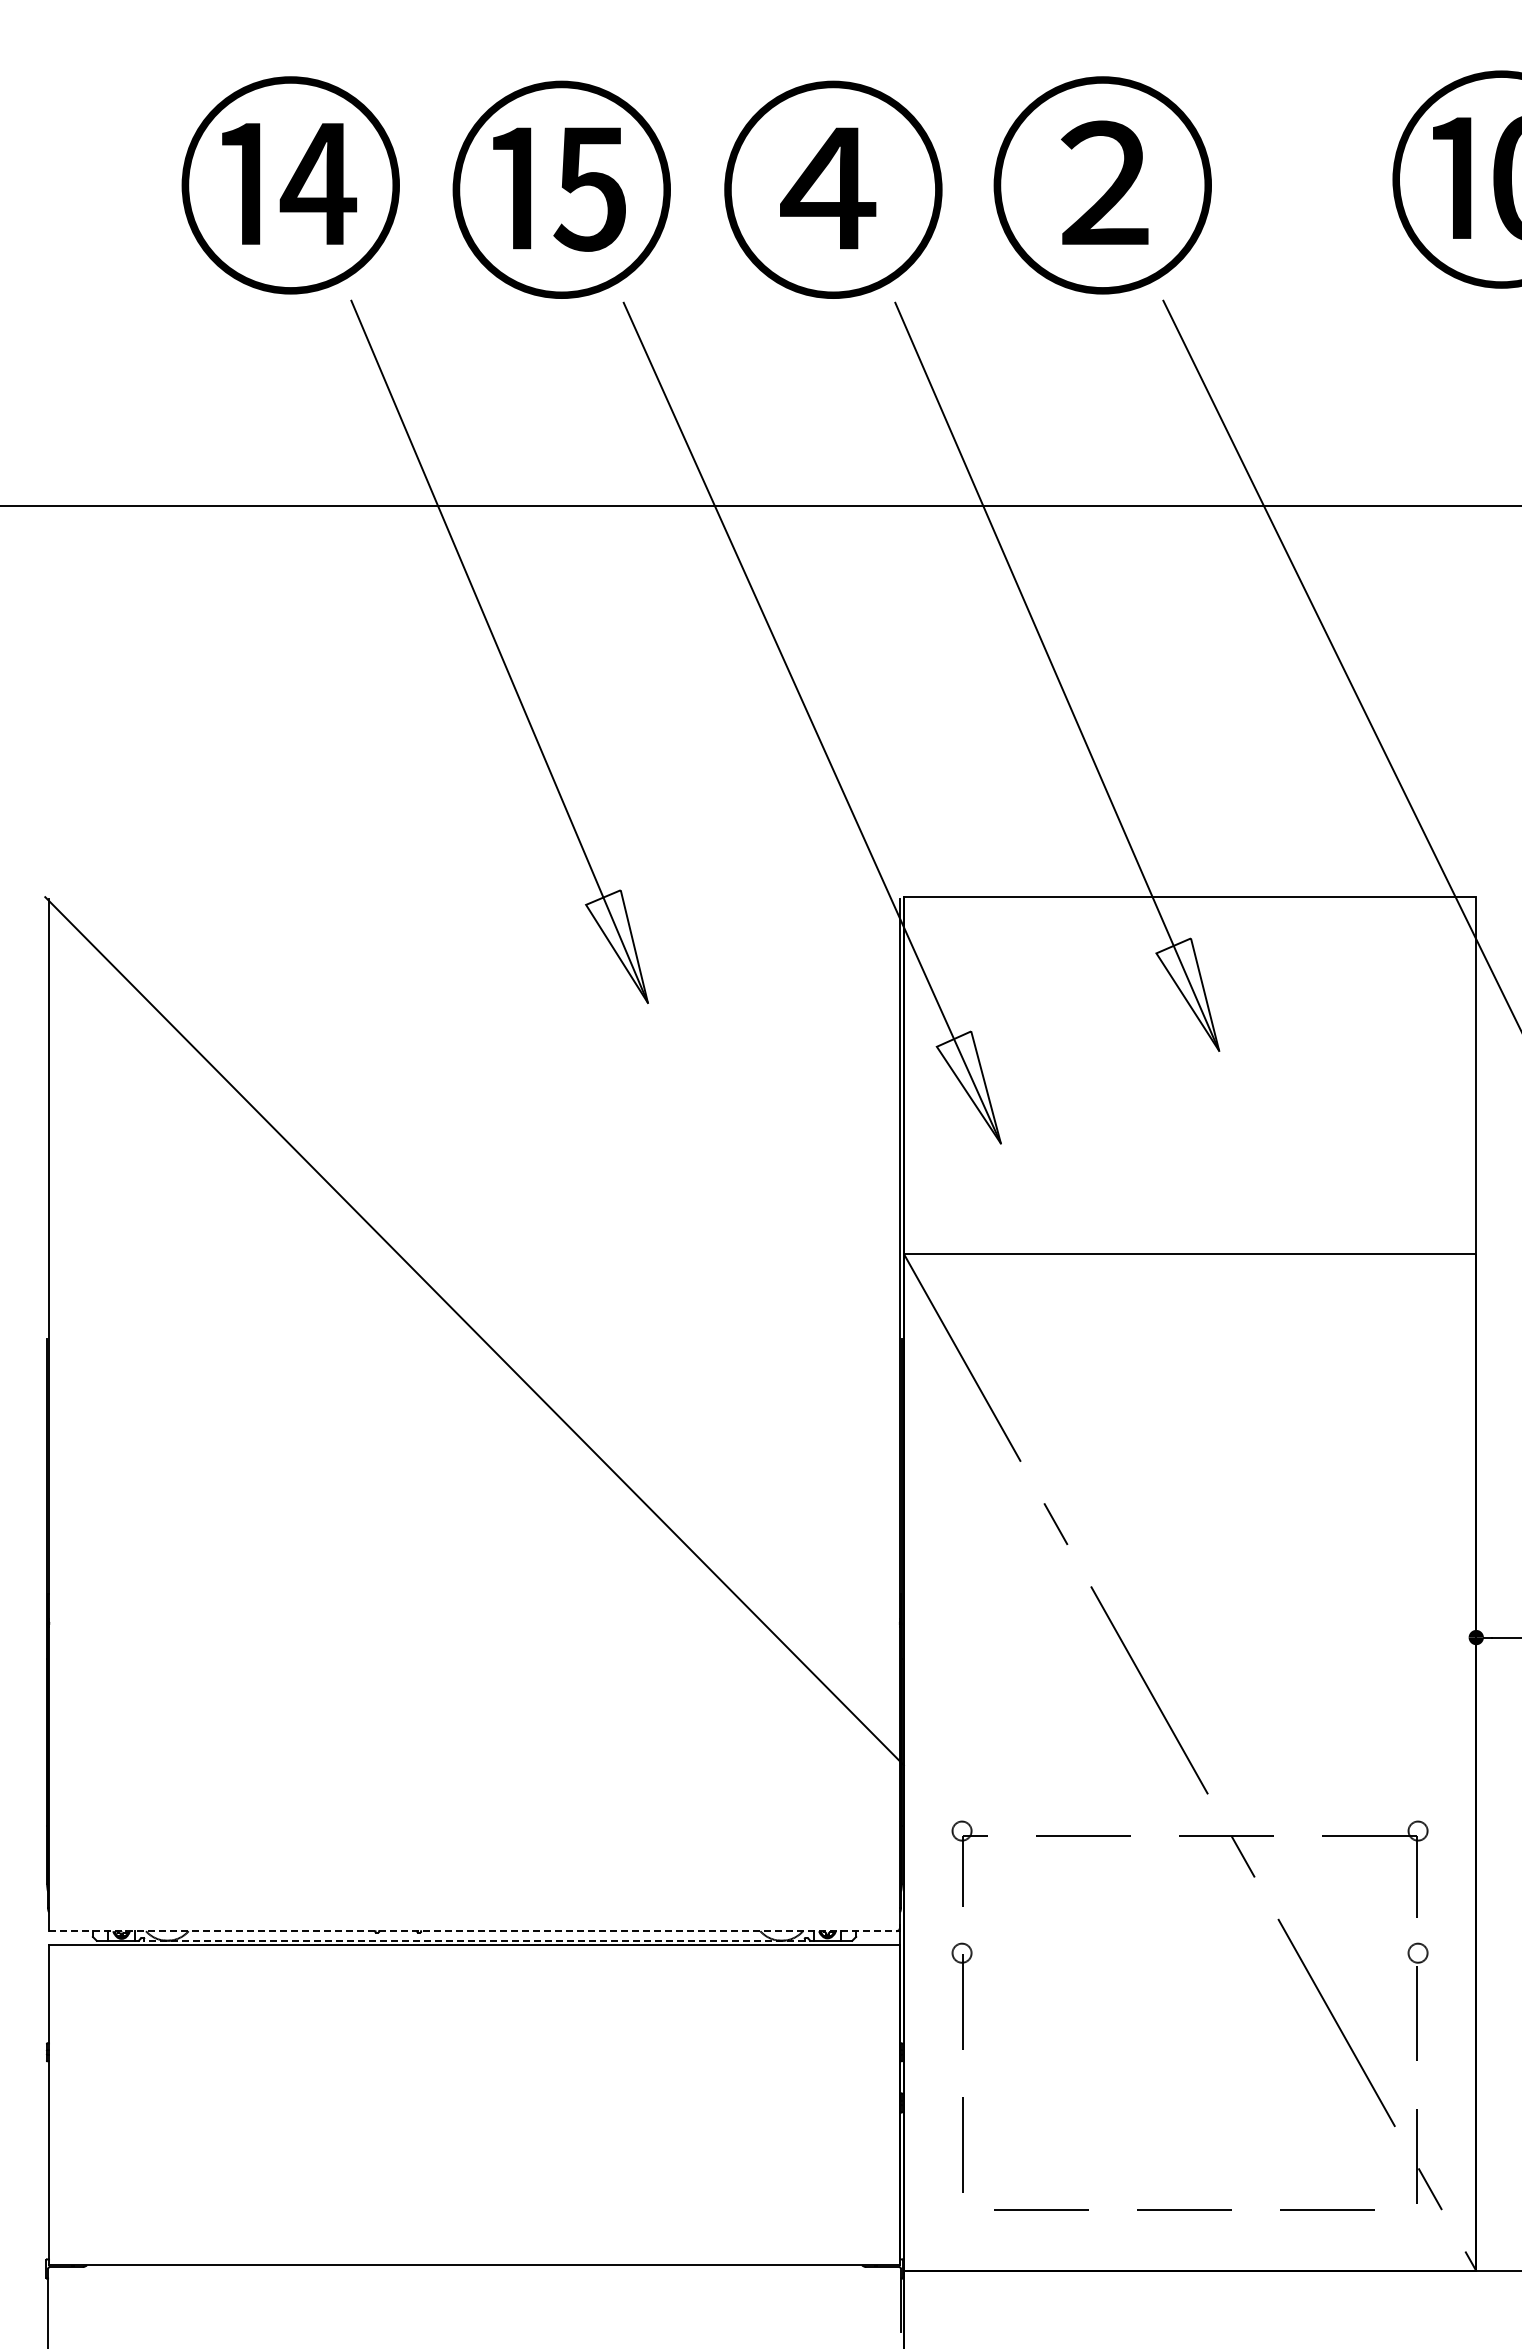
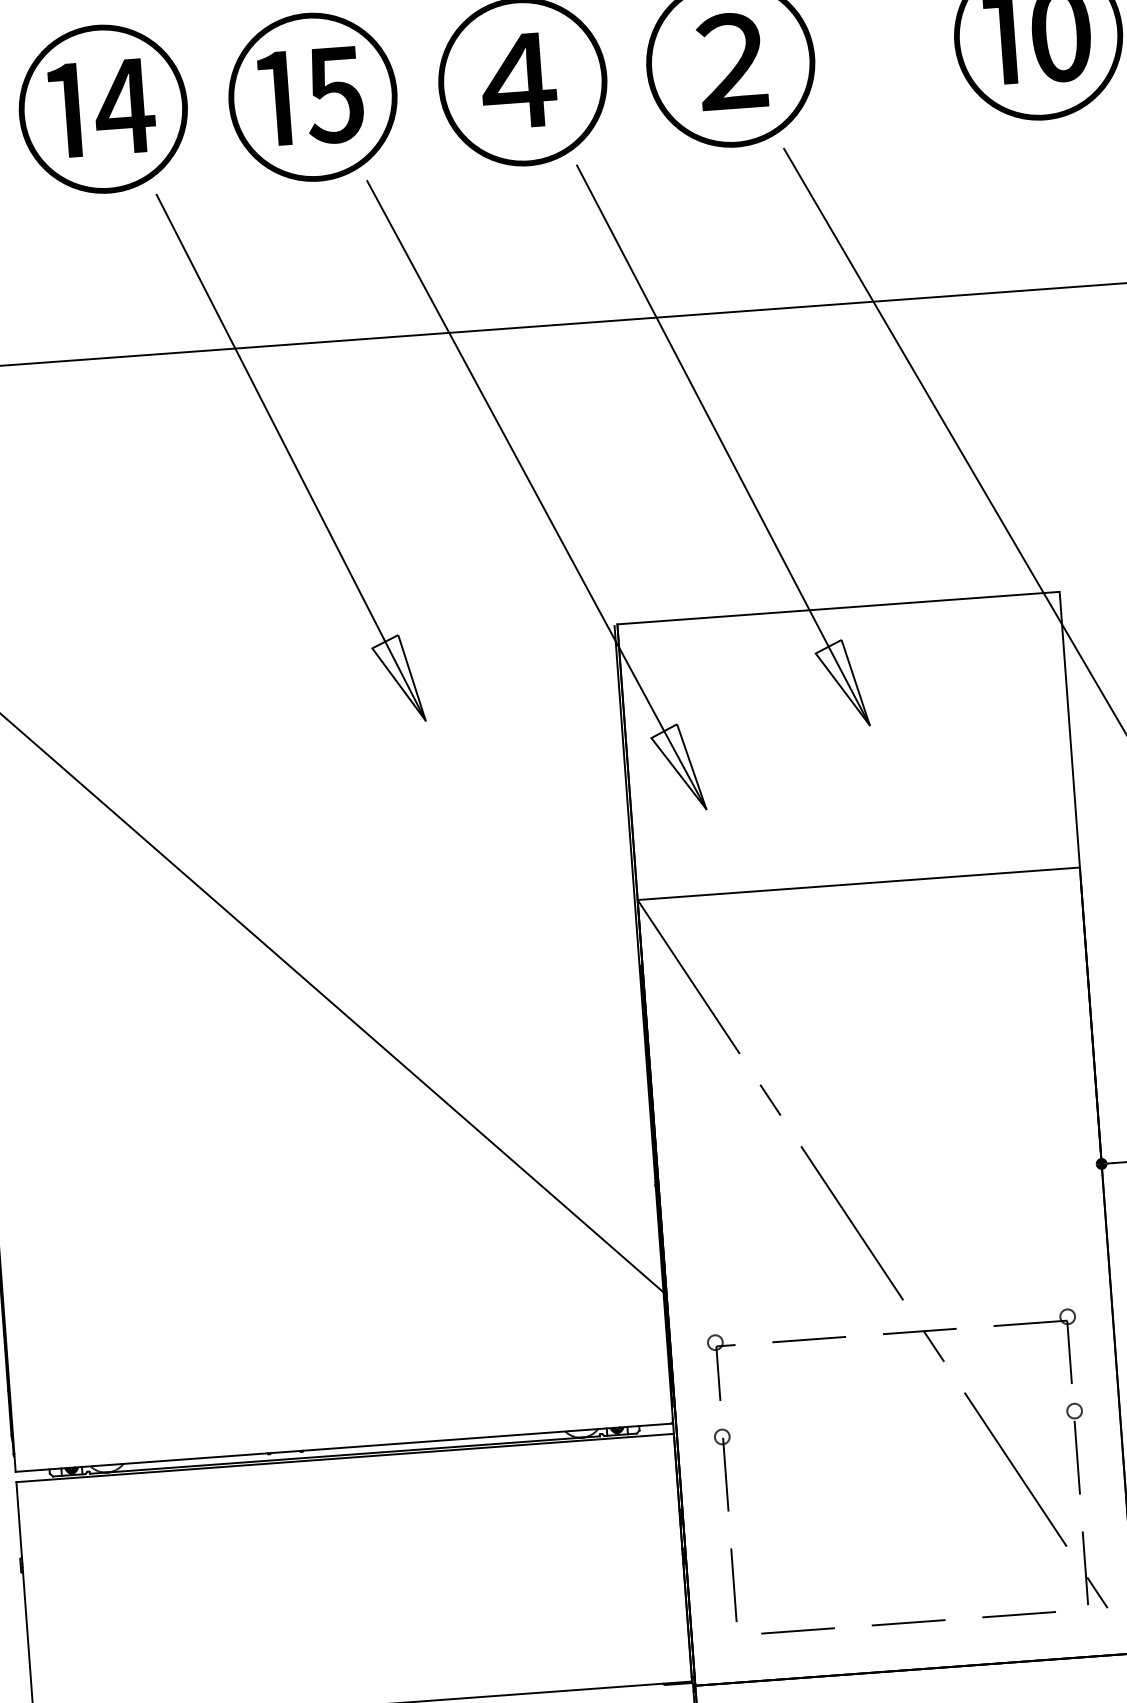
line: (475, 1931) -> (345, 1447), dashed -> solid
line: (474, 1940) -> (344, 1454), dashed -> solid

